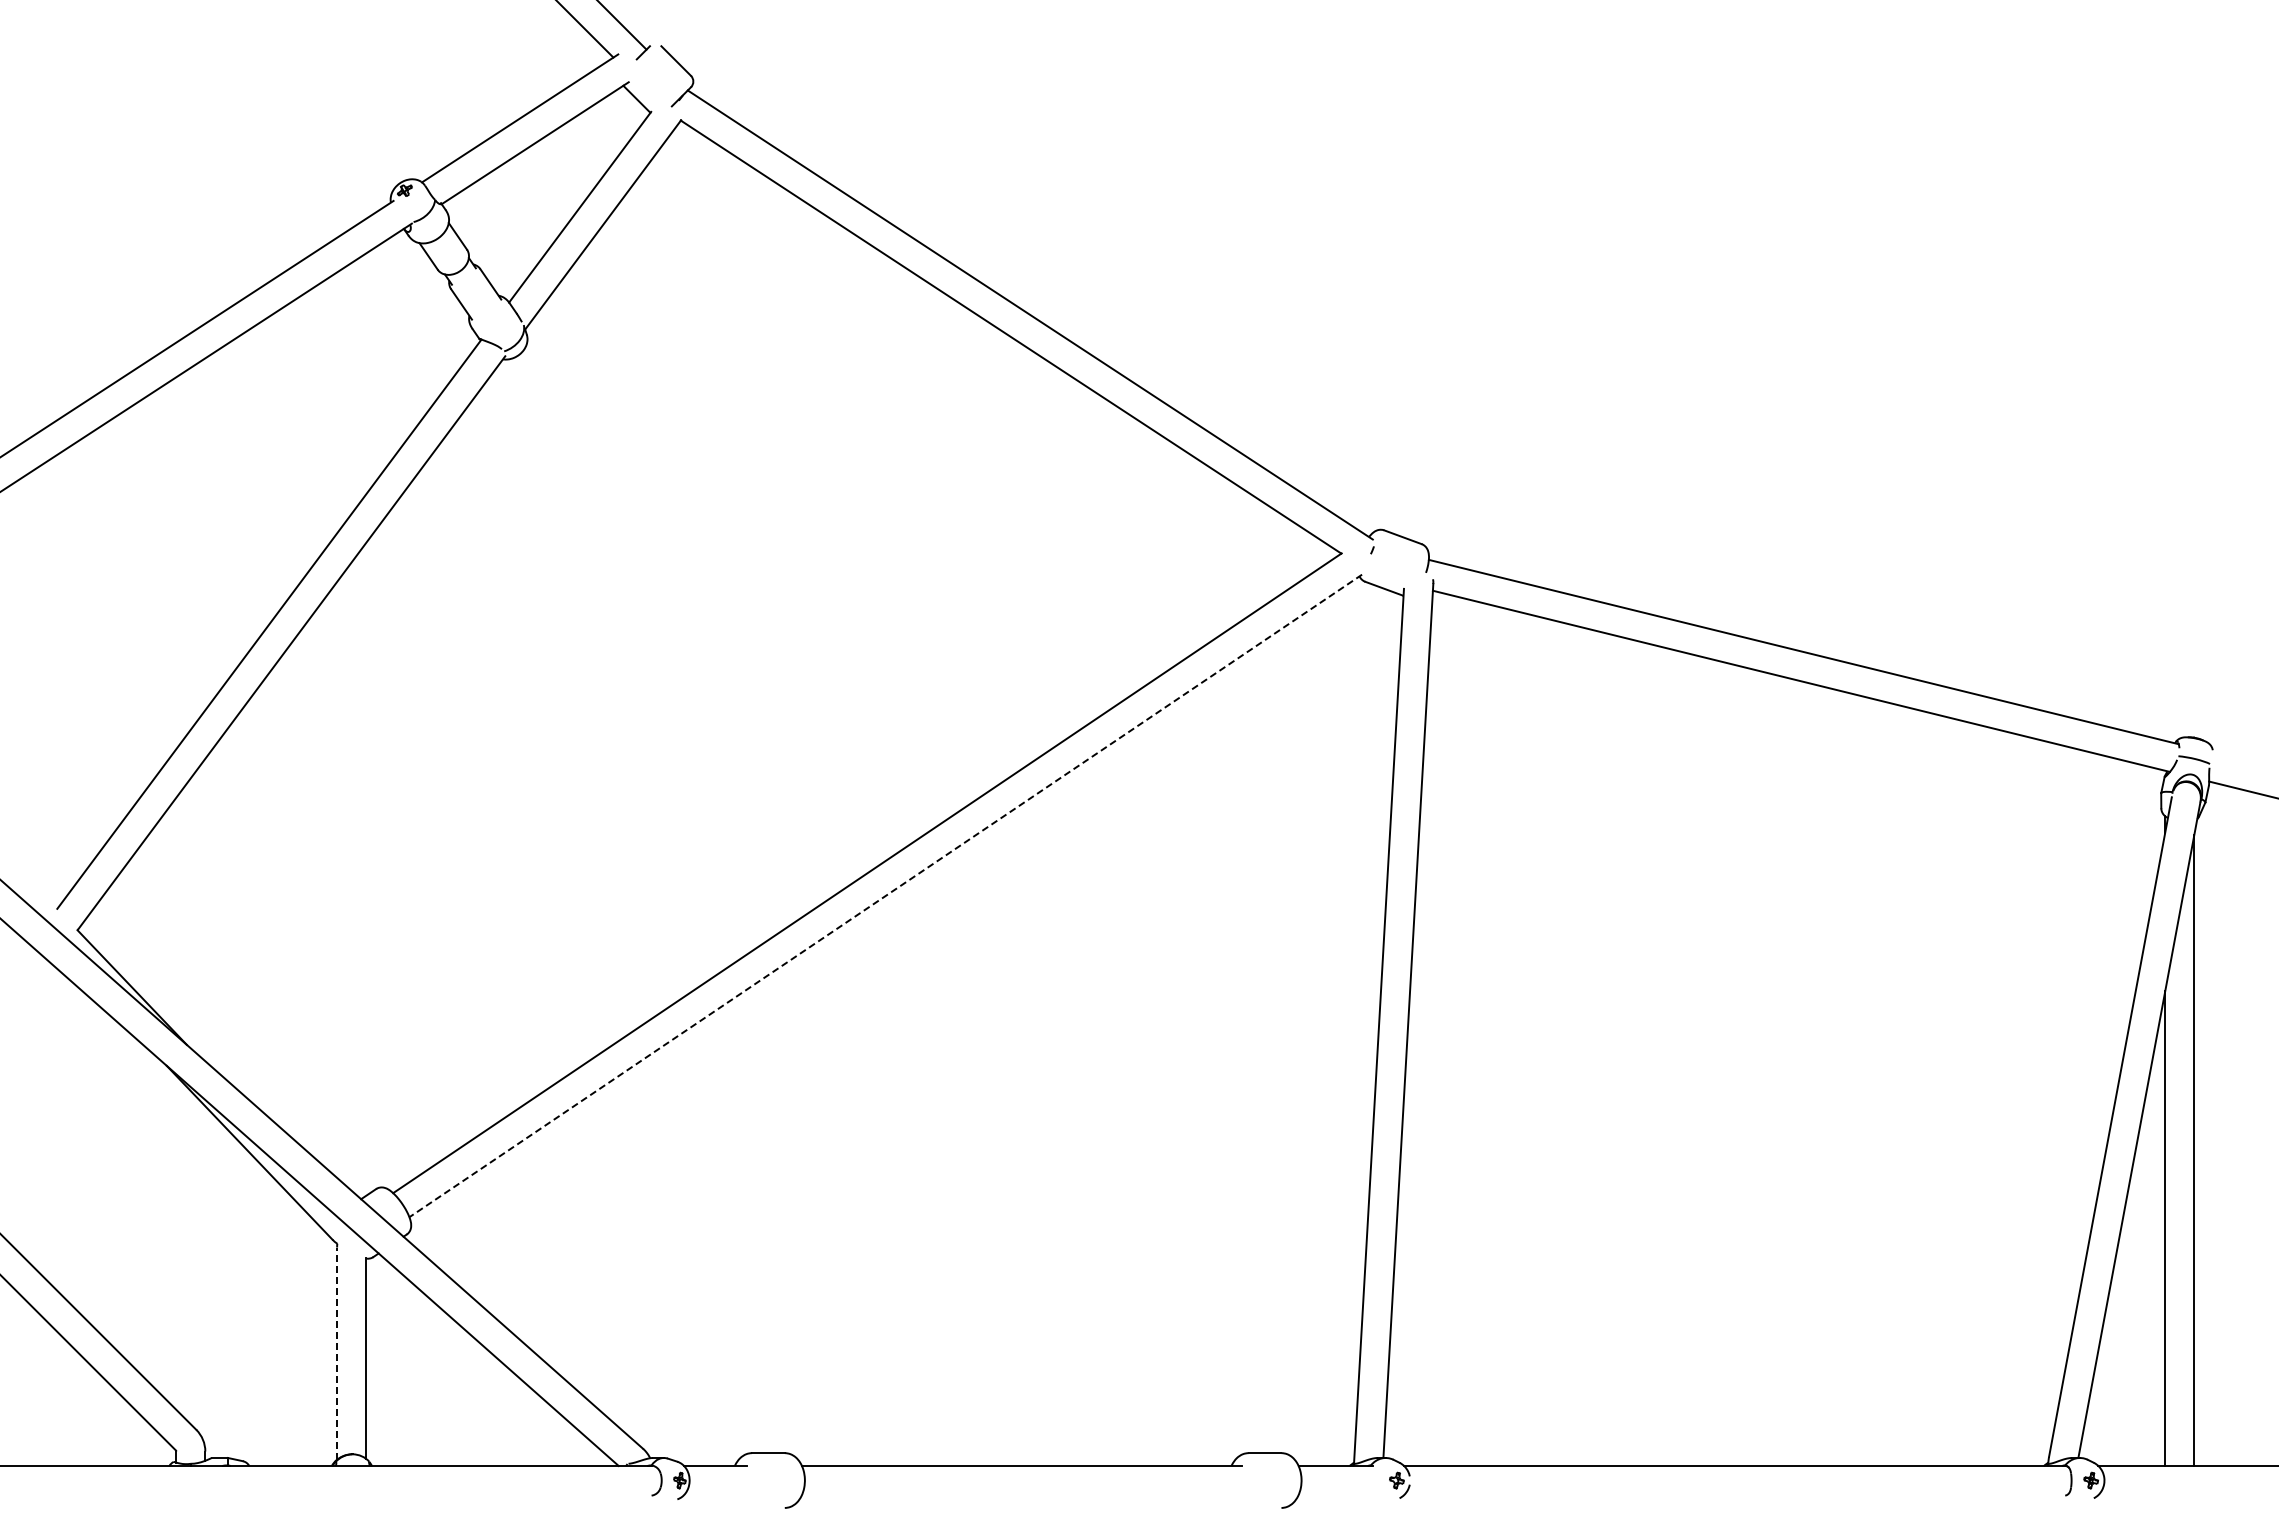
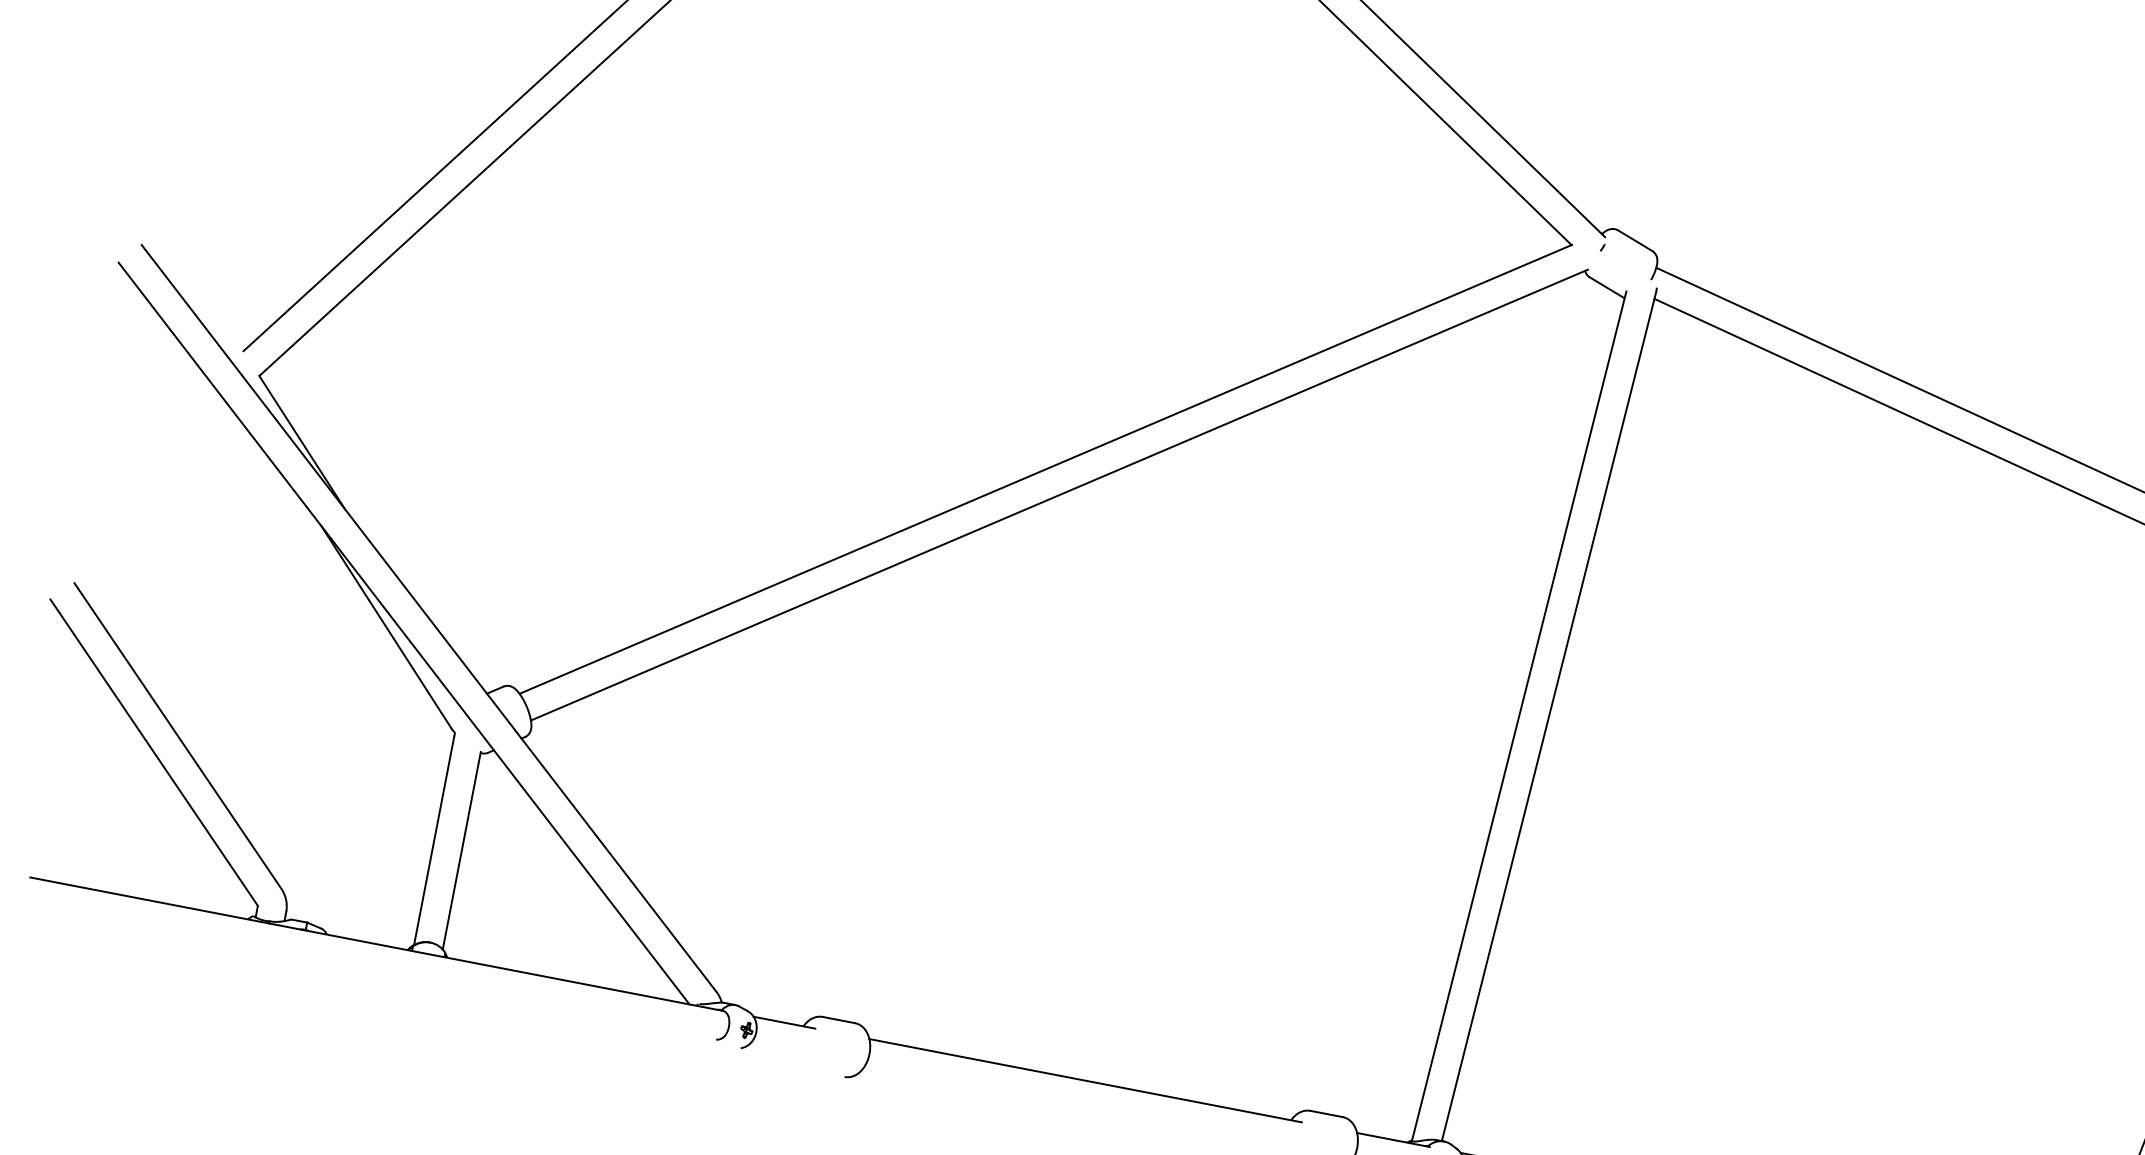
line: (885, 895) -> (1059, 494), dashed -> solid
line: (337, 1353) -> (434, 840), dashed -> solid

